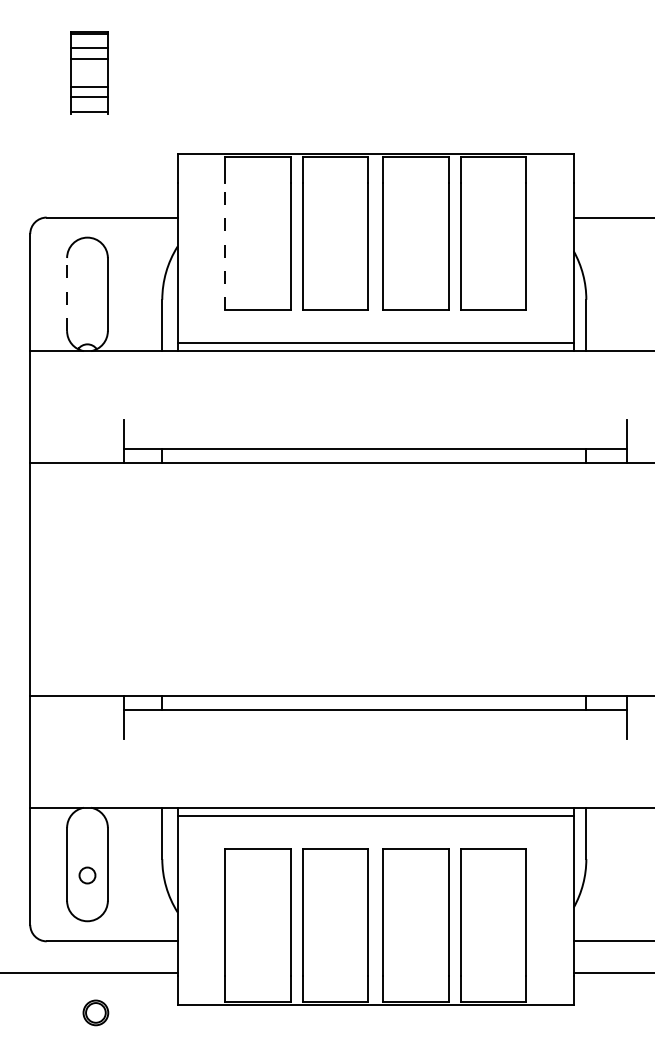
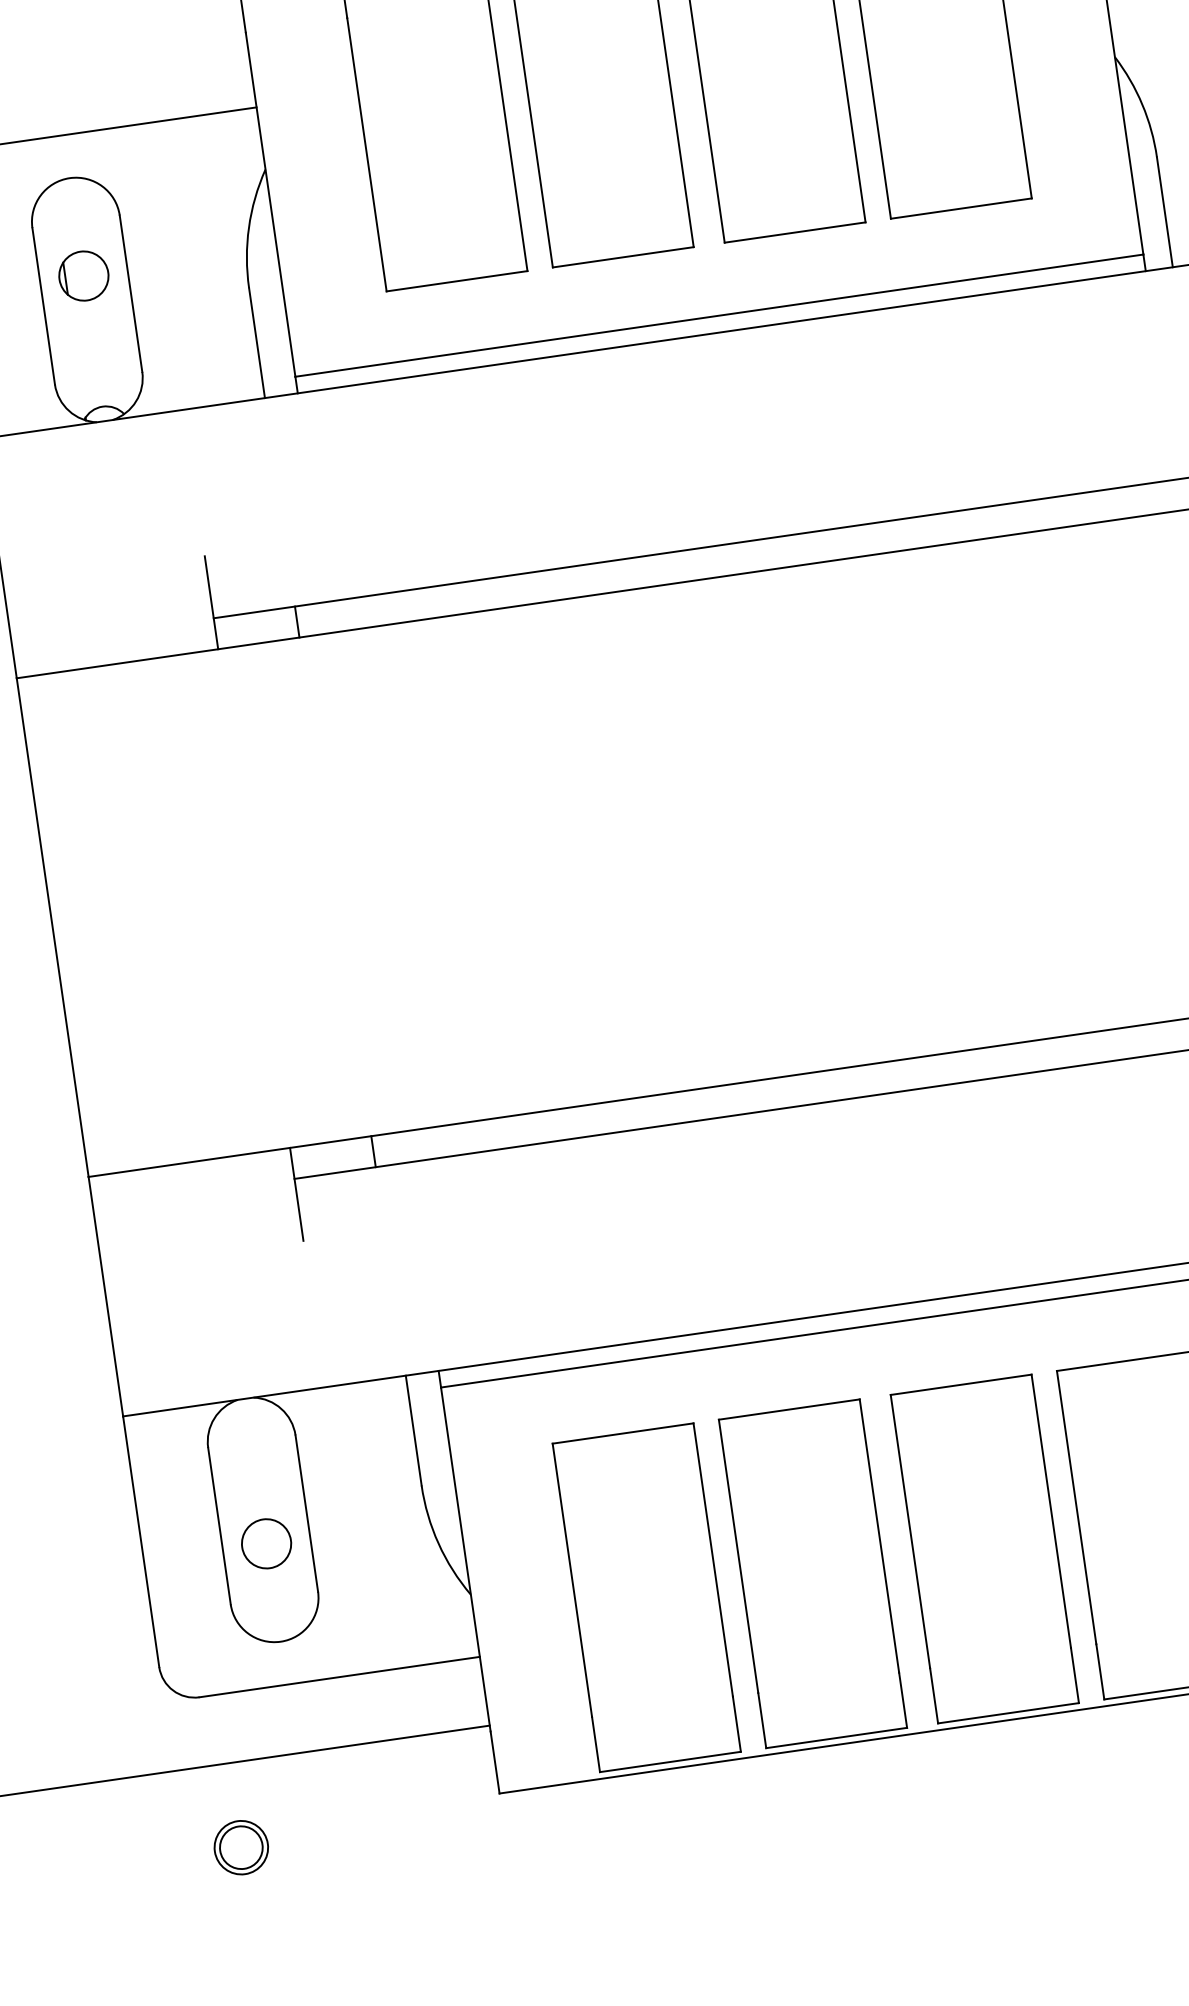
line: (225, 246) -> (367, 154), dashed -> solid
part: (87, 283) -> (83, 276), added
line: (67, 294) -> (44, 306), dashed -> solid
circle: (87, 875) -> (266, 1543), size x1.43
part: (95, 1012) -> (240, 1846), moved

